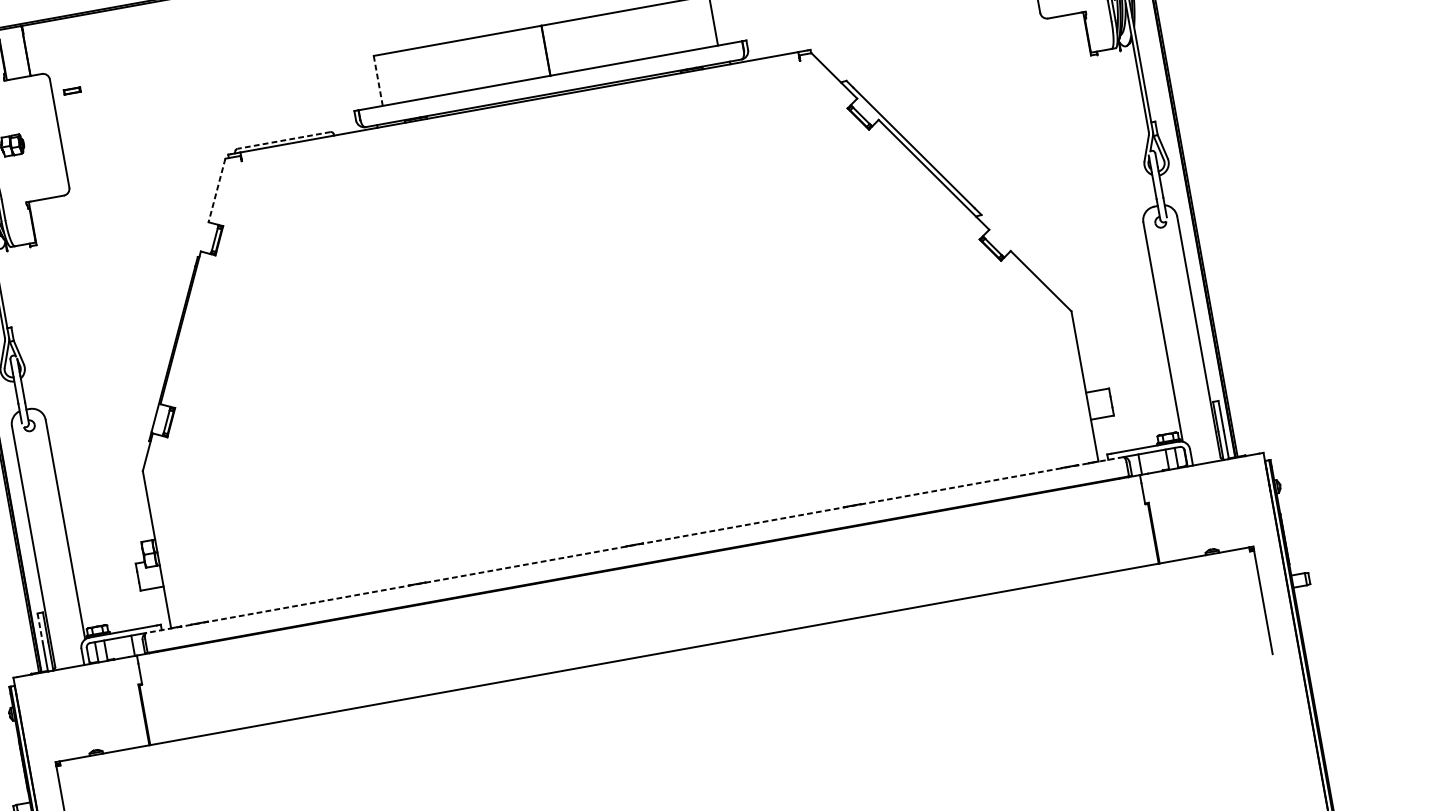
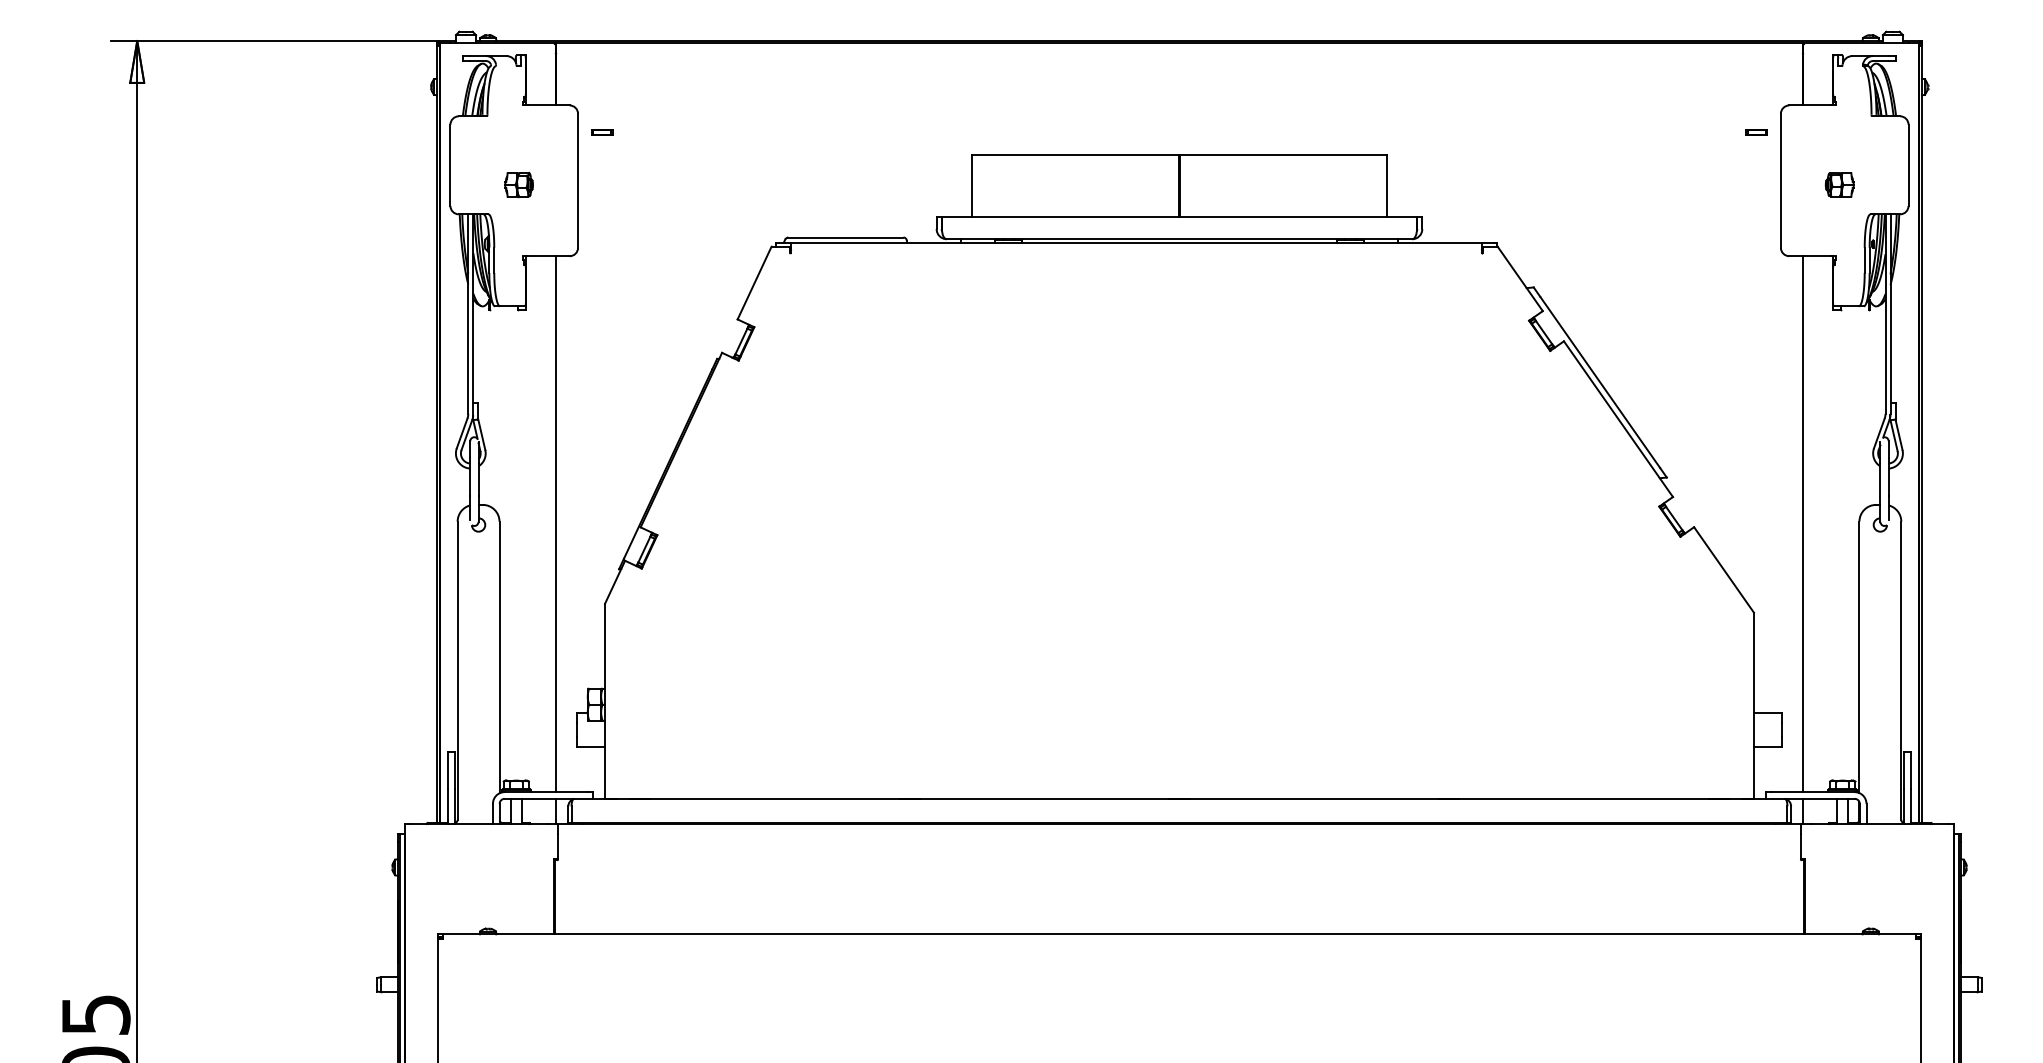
line: (378, 81) -> (971, 186), dashed -> solid
line: (283, 140) -> (845, 237), dashed -> solid
line: (216, 190) -> (754, 283), dashed -> solid
line: (1098, 233) -> (1803, 524), added
line: (91, 414) -> (555, 524), added
line: (633, 544) -> (1178, 798), dashed -> solid
line: (39, 628) -> (447, 770), dashed -> solid

